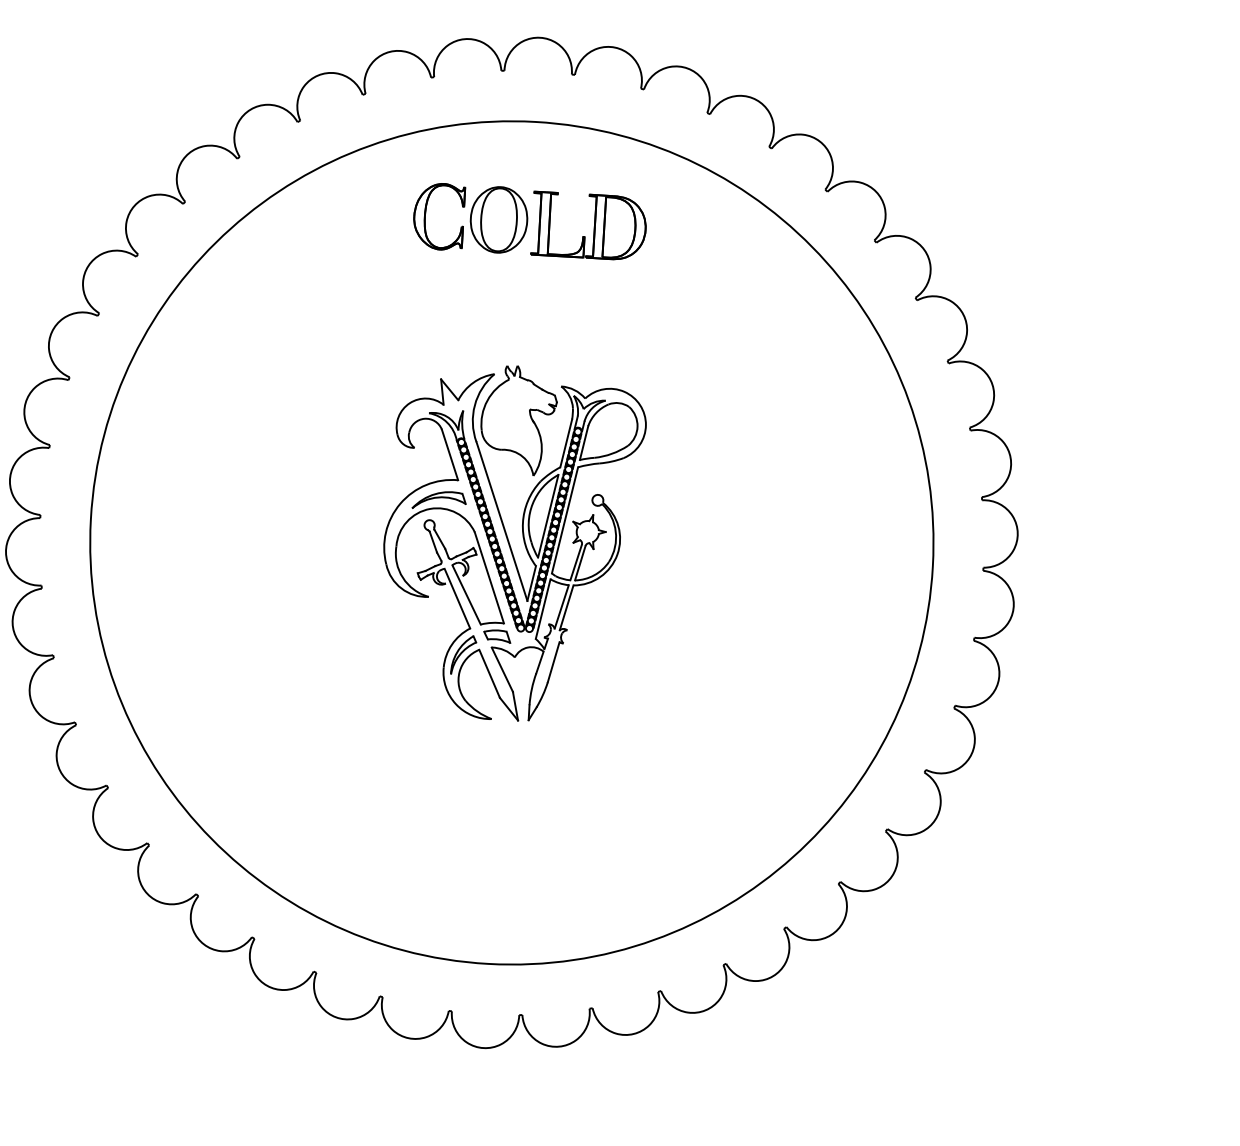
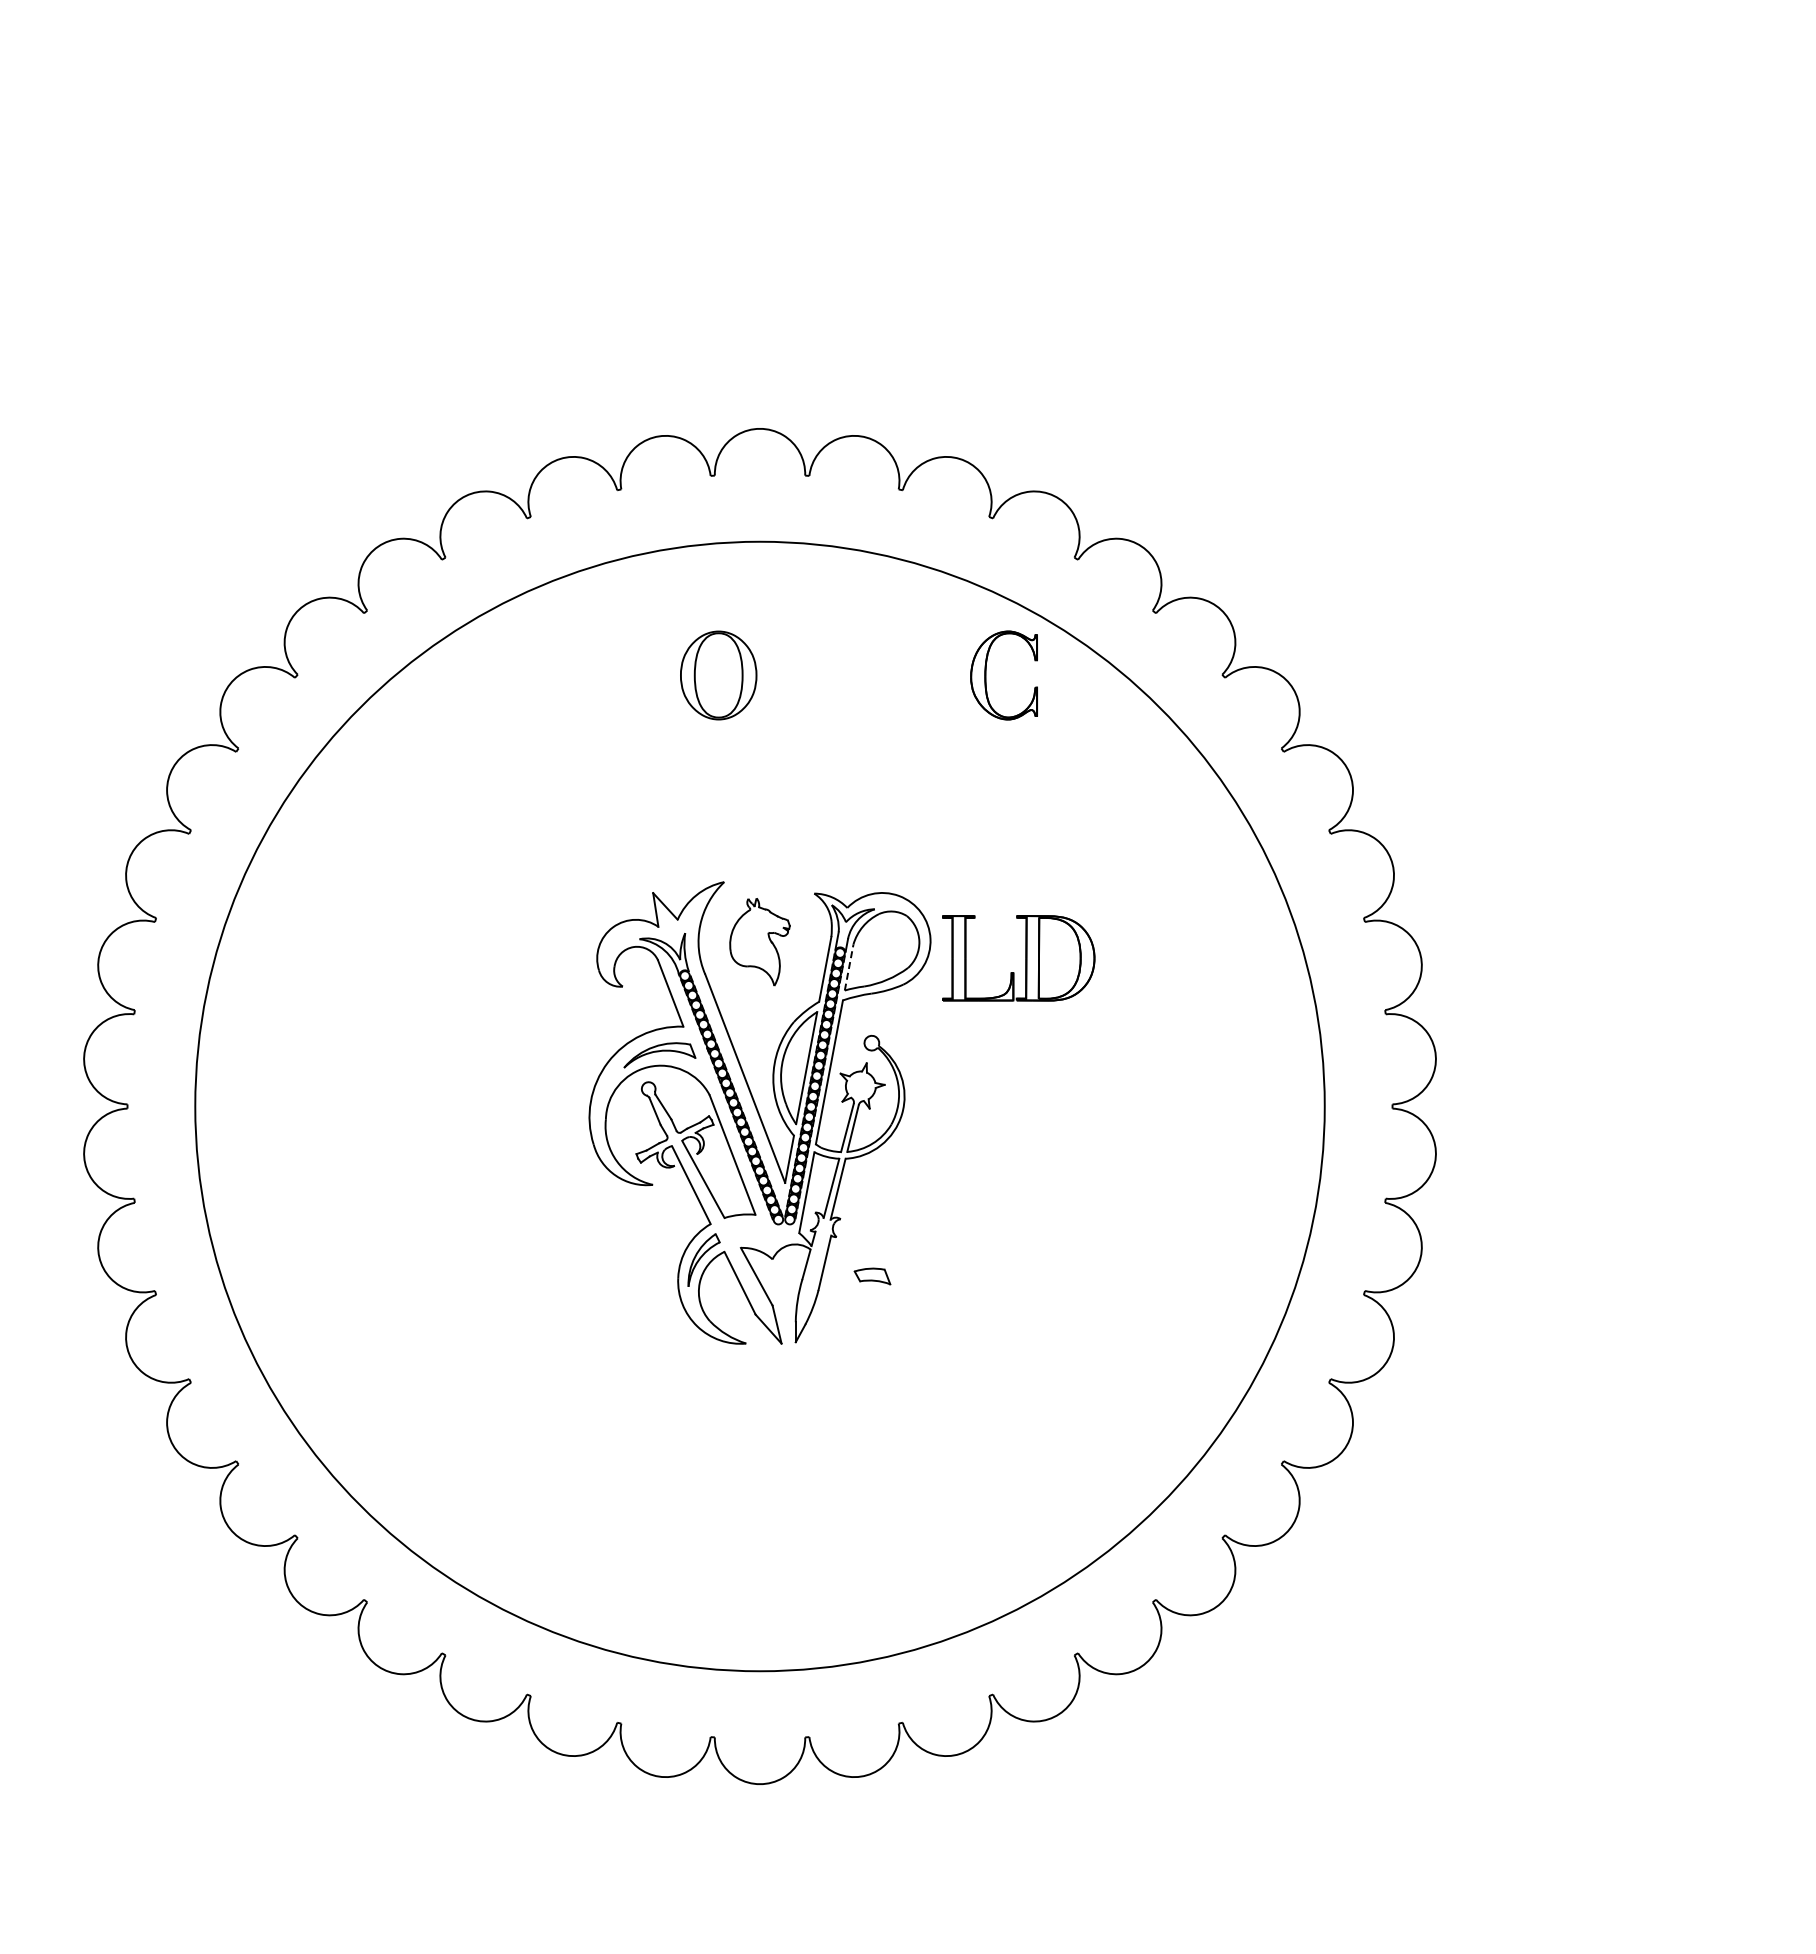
part: (425, 215) -> (986, 675), moved
part: (594, 226) -> (1025, 958), moved
part: (518, 419) -> (759, 941), size x0.6
line: (584, 443) -> (849, 967), solid -> dashed
part: (497, 636) -> (872, 1276), moved

